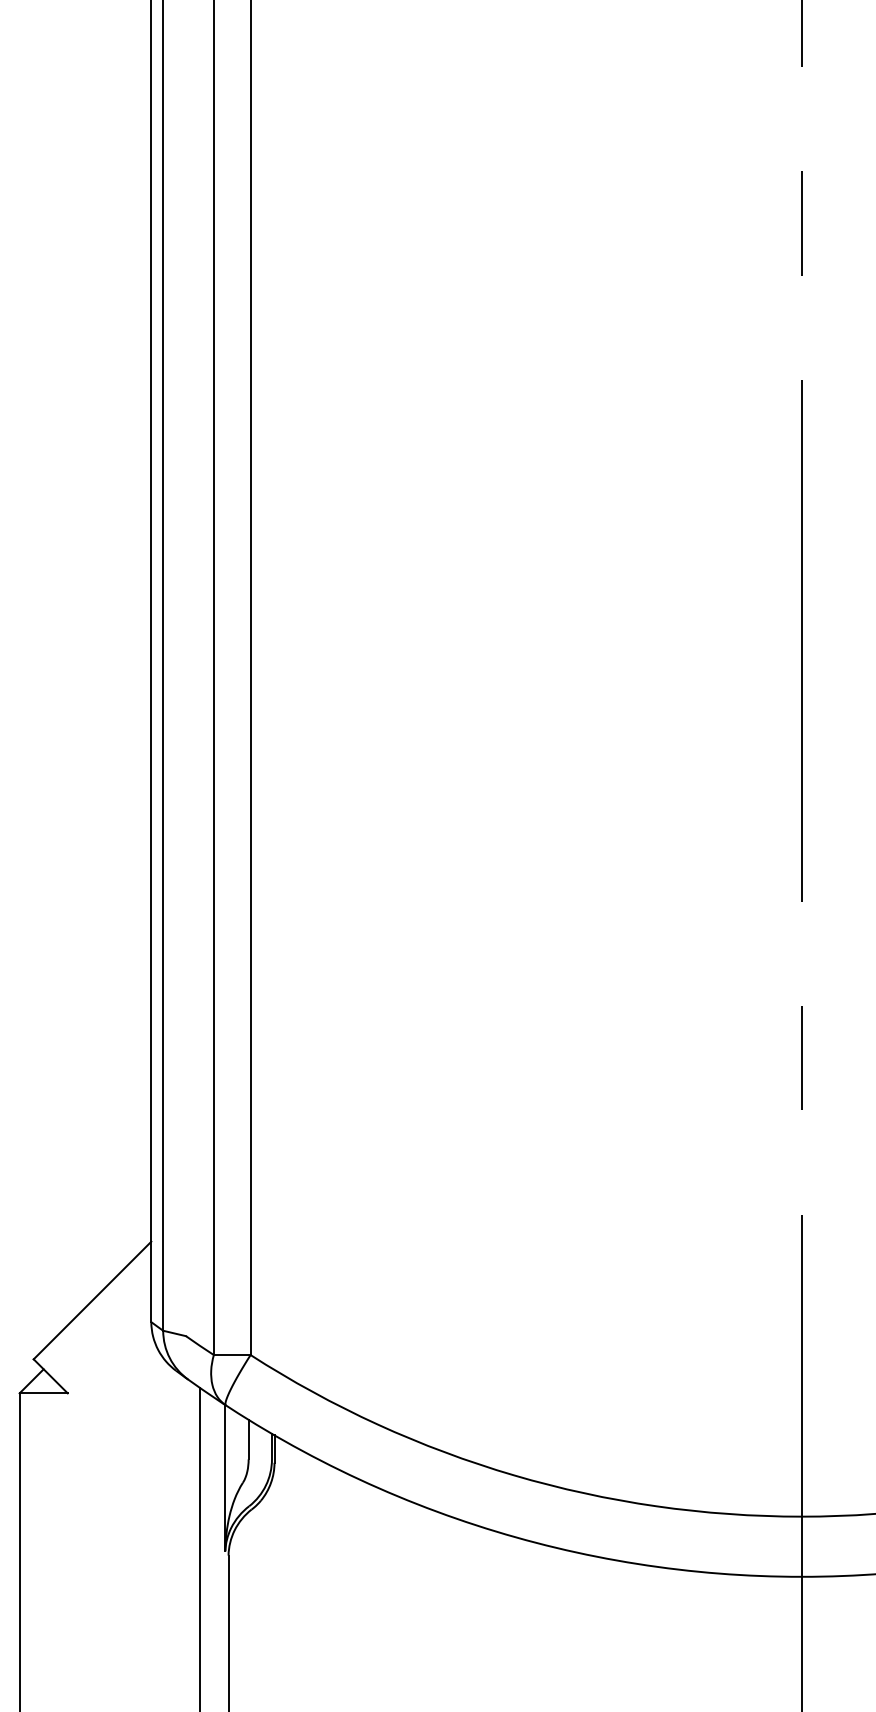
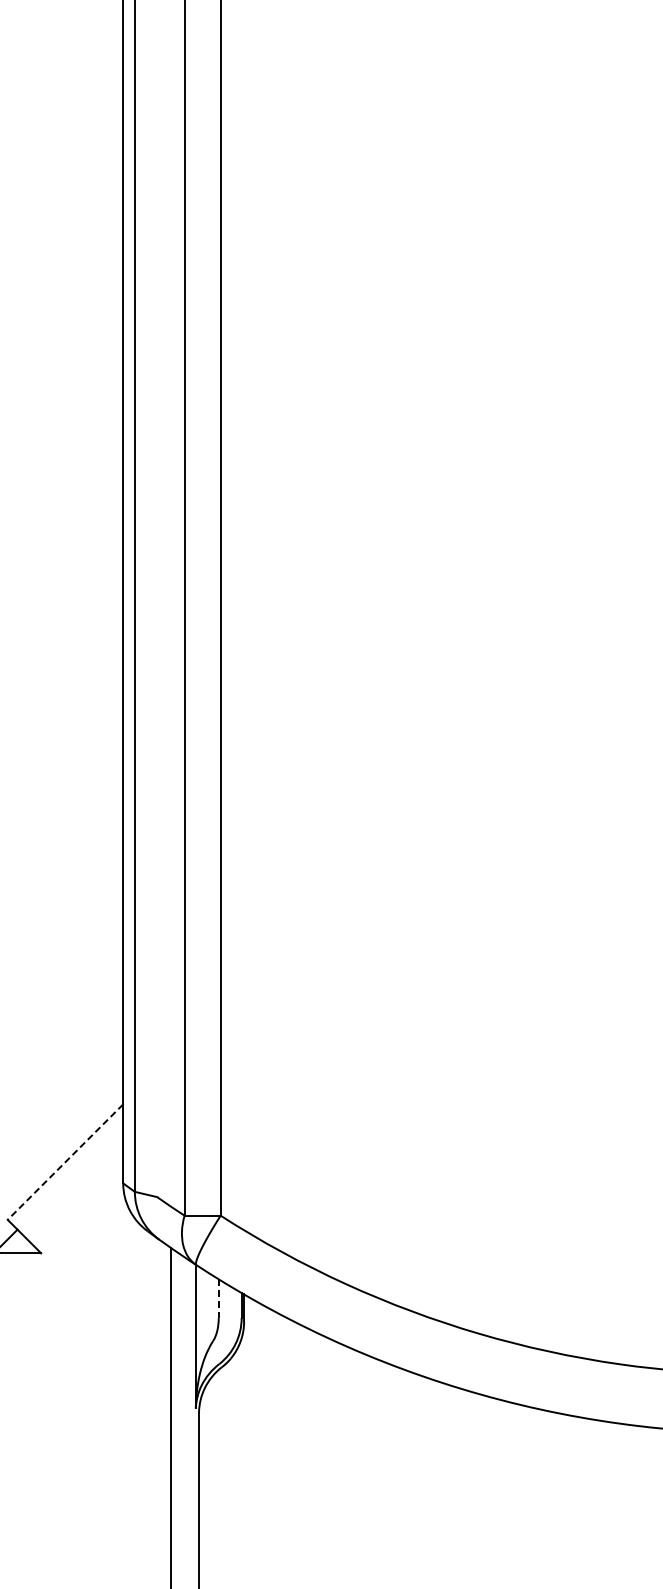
line: (92, 1300) -> (65, 1162), solid -> dashed
line: (248, 1439) -> (218, 1298), solid -> dashed

